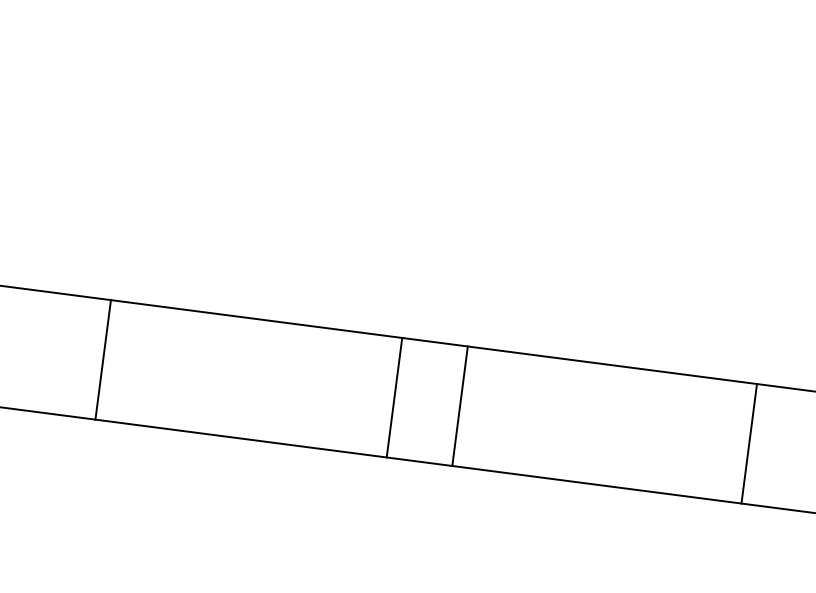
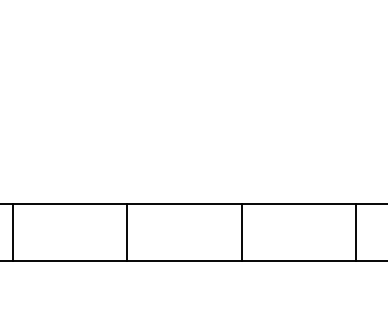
line: (102, 358) -> (12, 231), moved
line: (395, 396) -> (127, 231), moved
line: (460, 404) -> (241, 231), moved
line: (748, 441) -> (355, 231), moved

